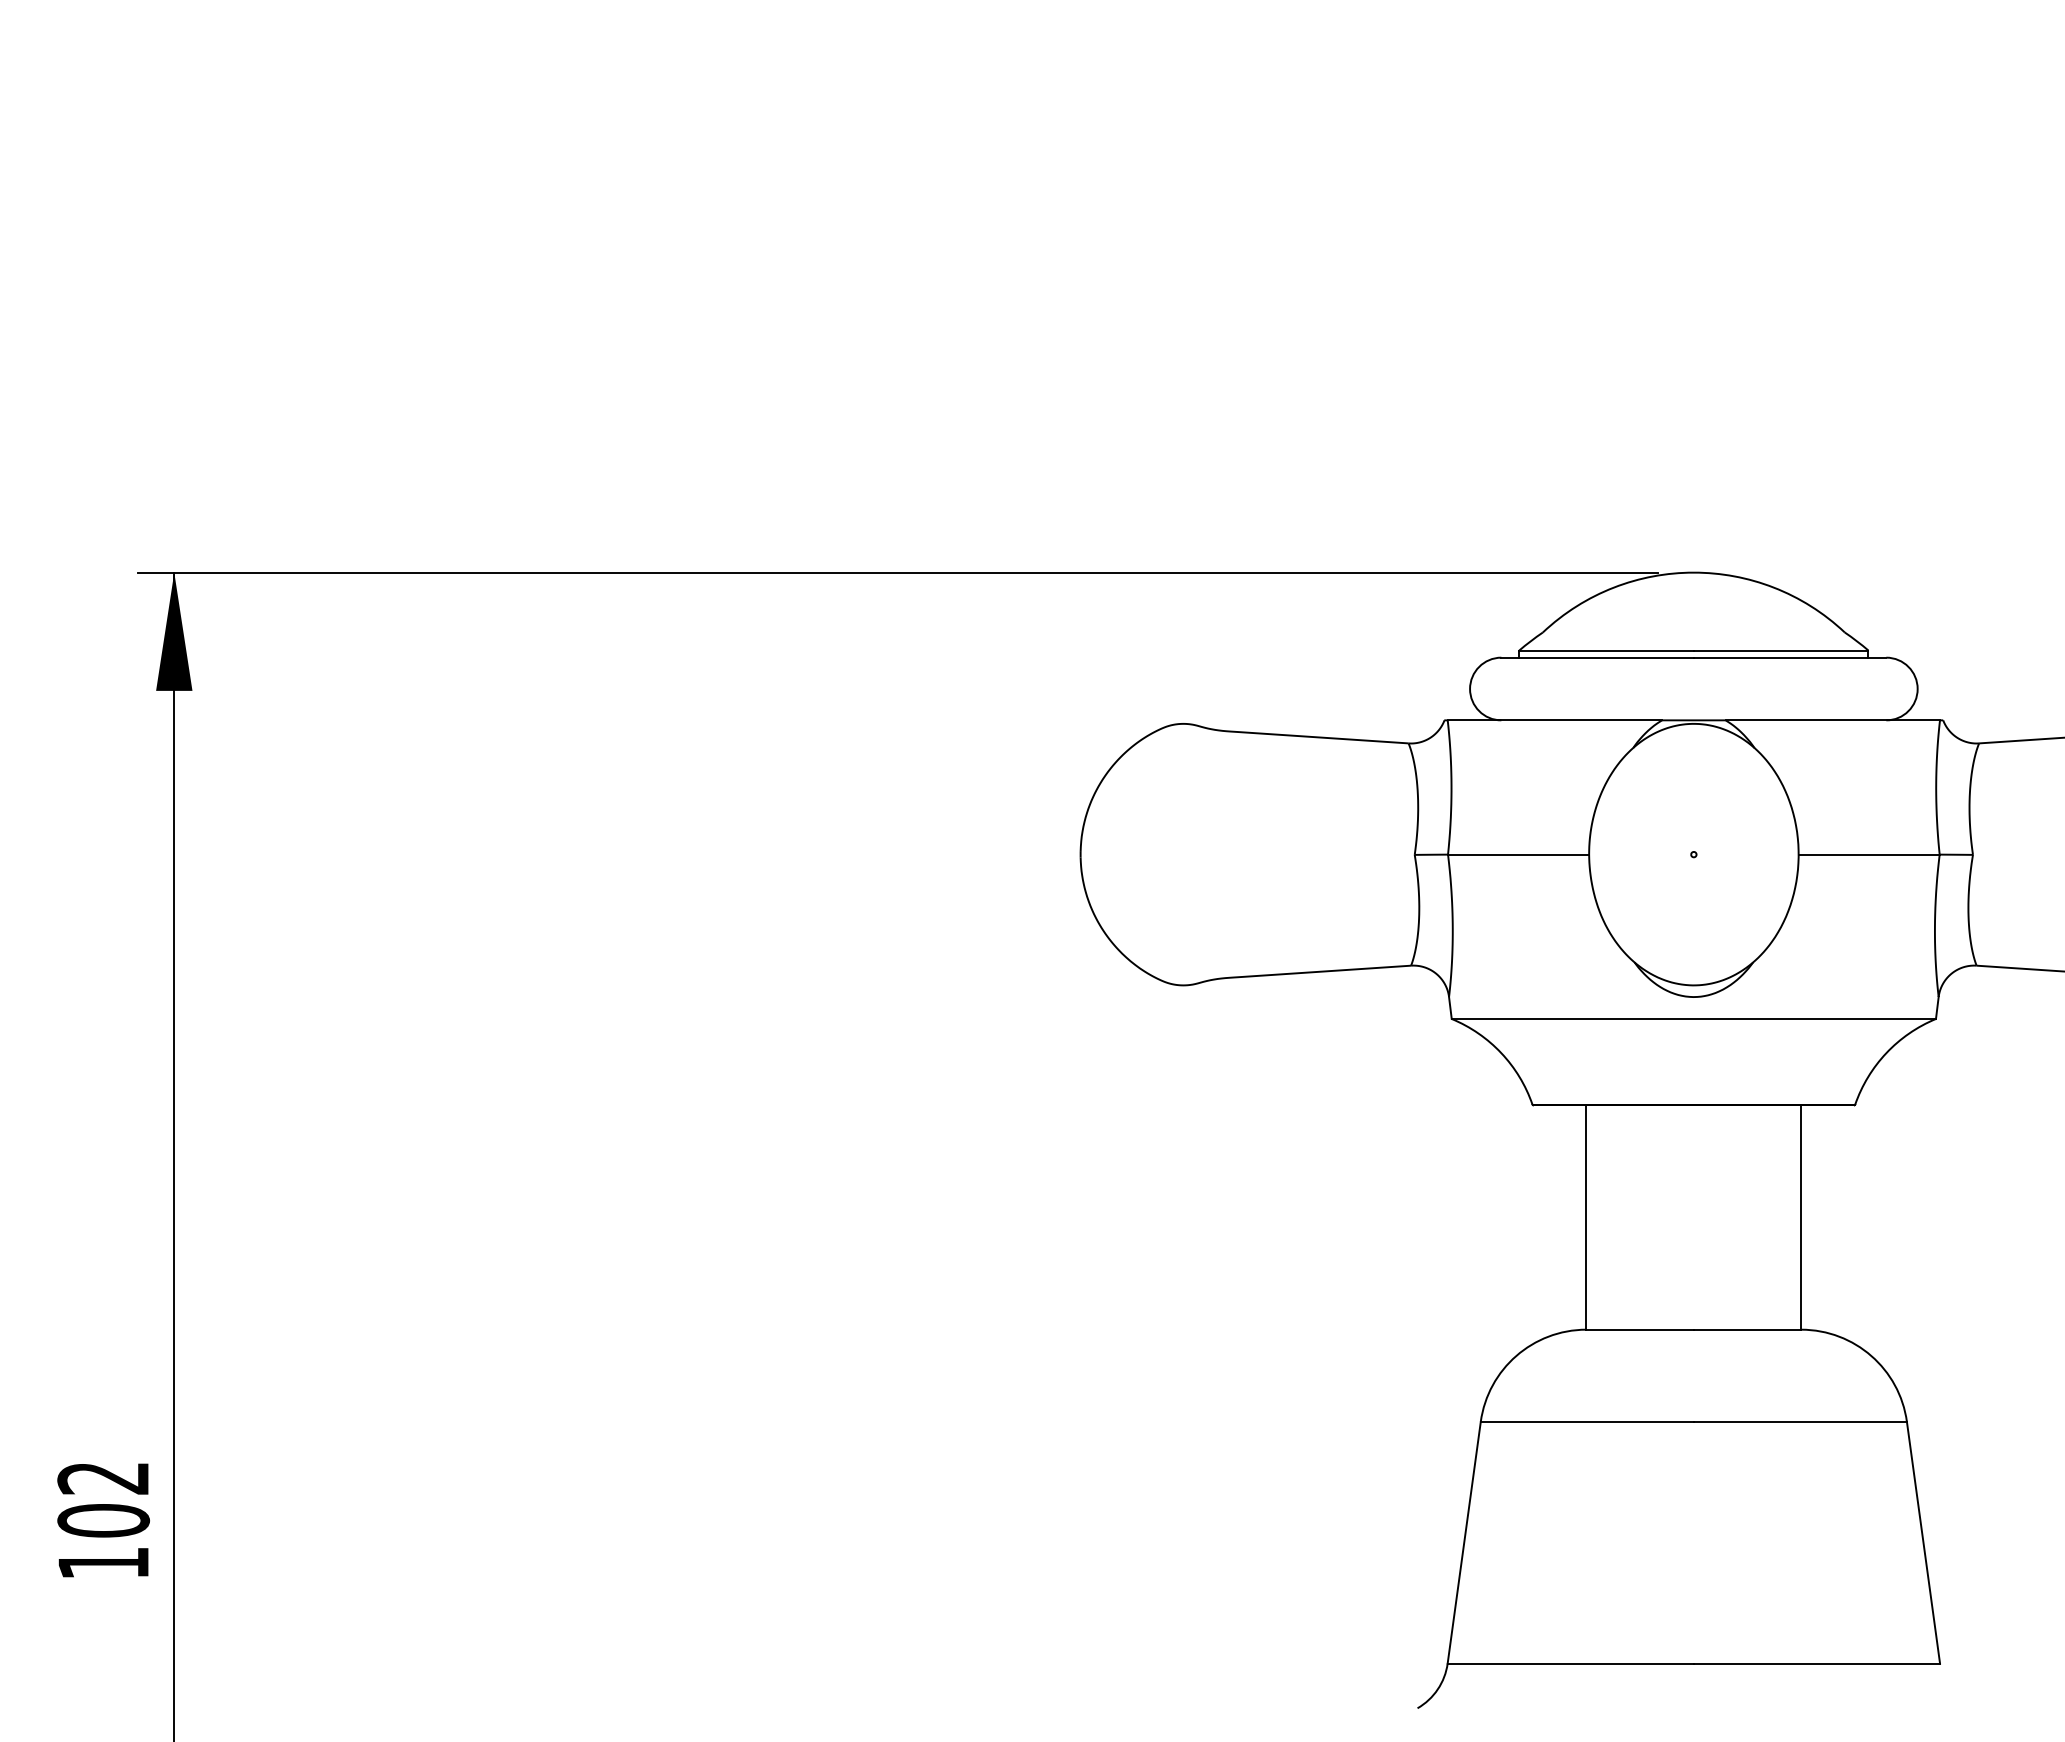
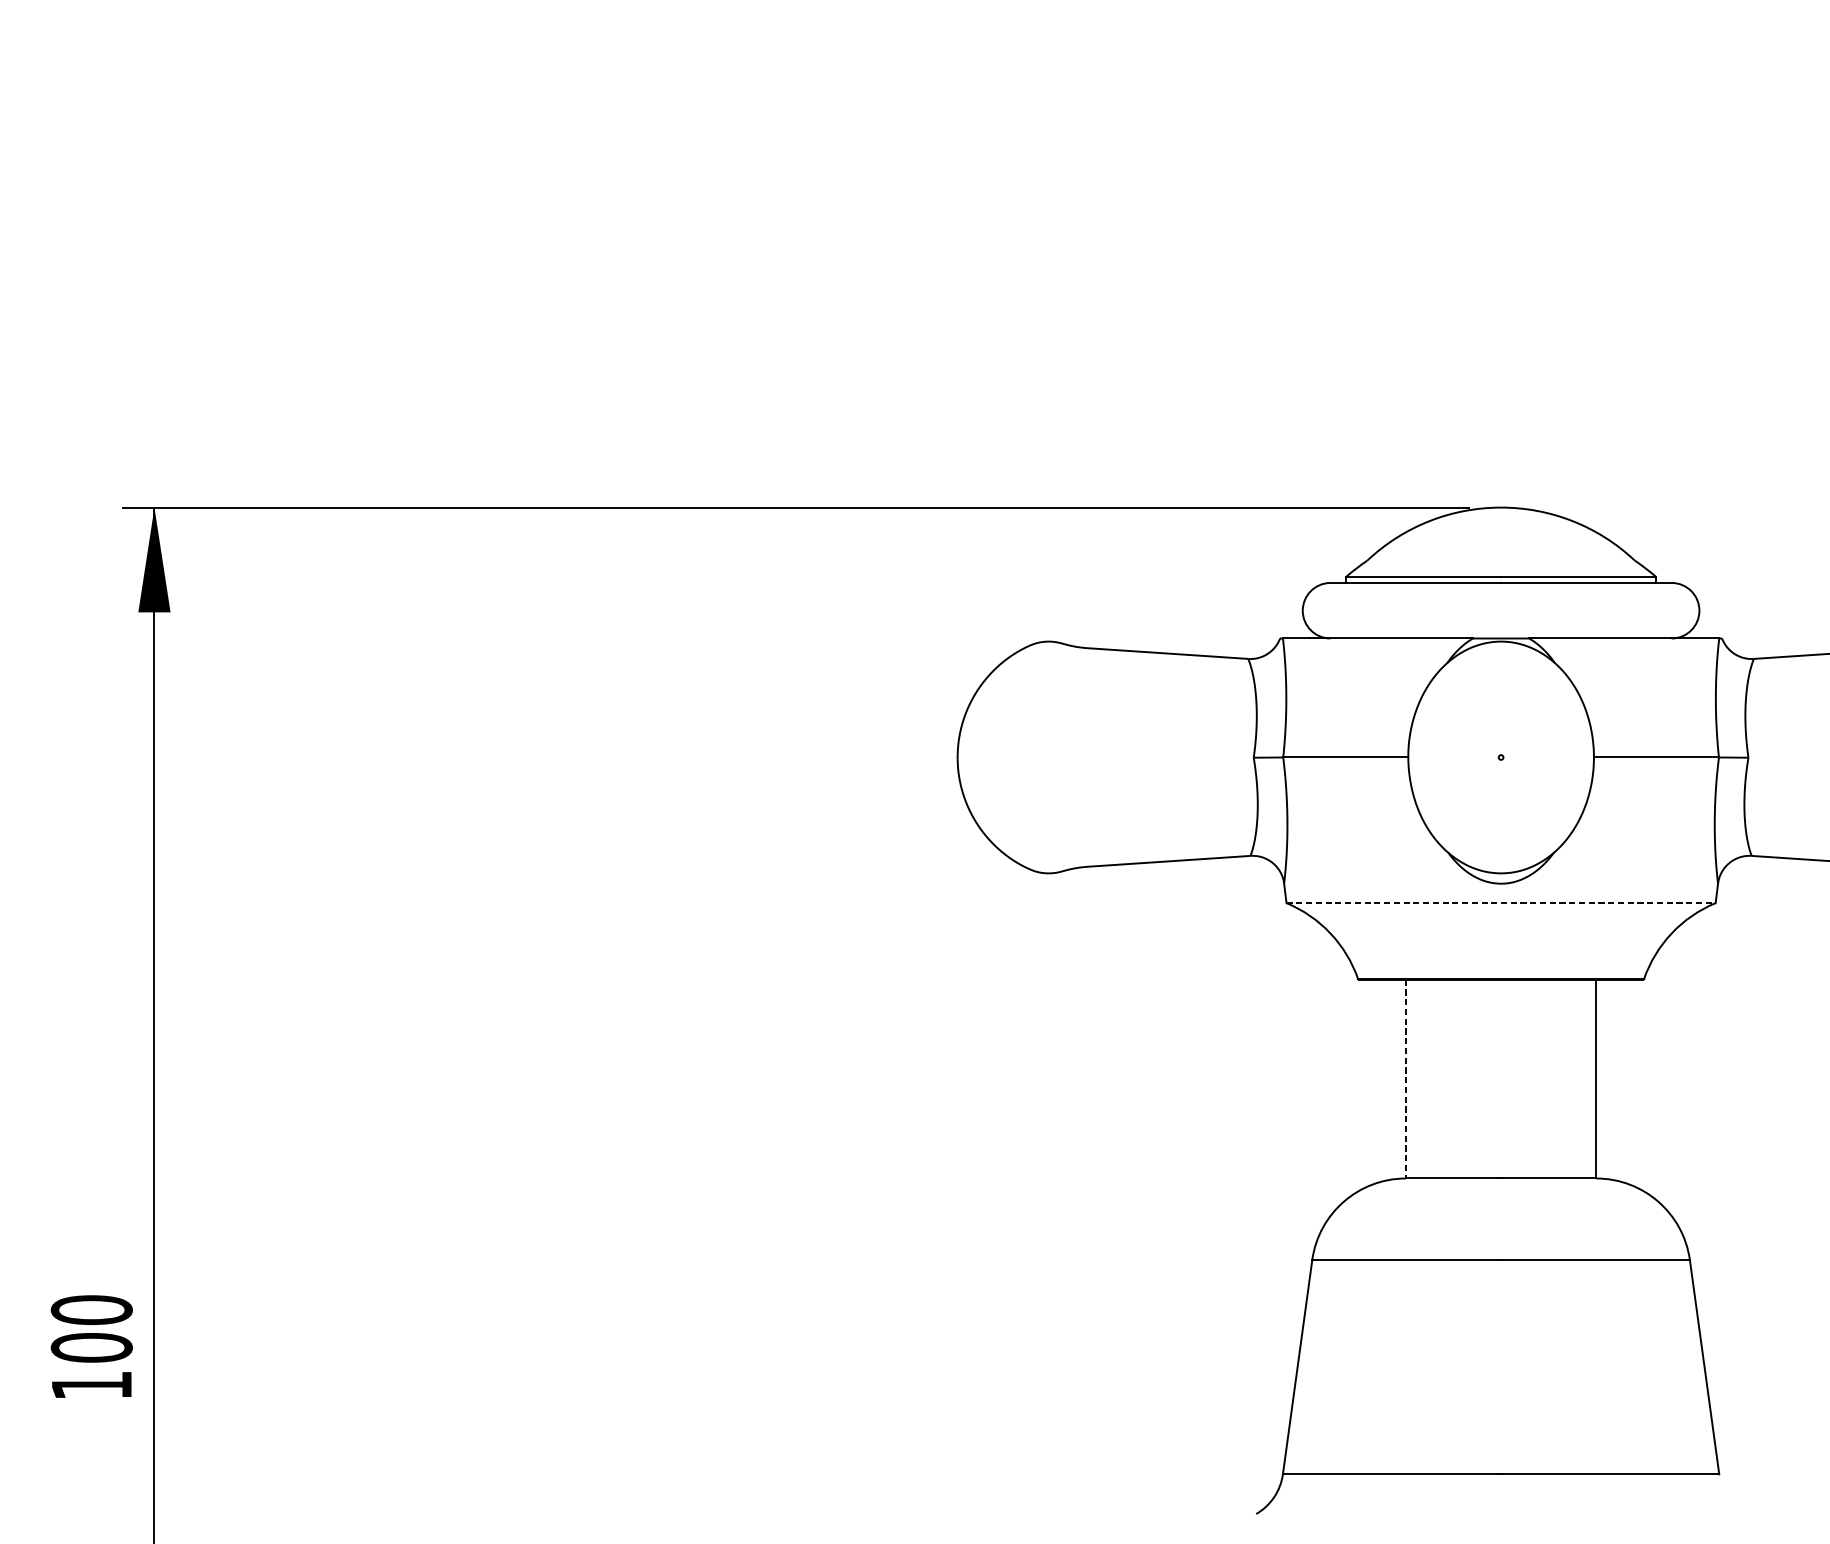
line: (1694, 1018) -> (1501, 902), solid -> dashed
line: (1586, 1217) -> (1405, 1079), solid -> dashed
text: (103, 1478) -> (91, 1310), 102 -> 100

